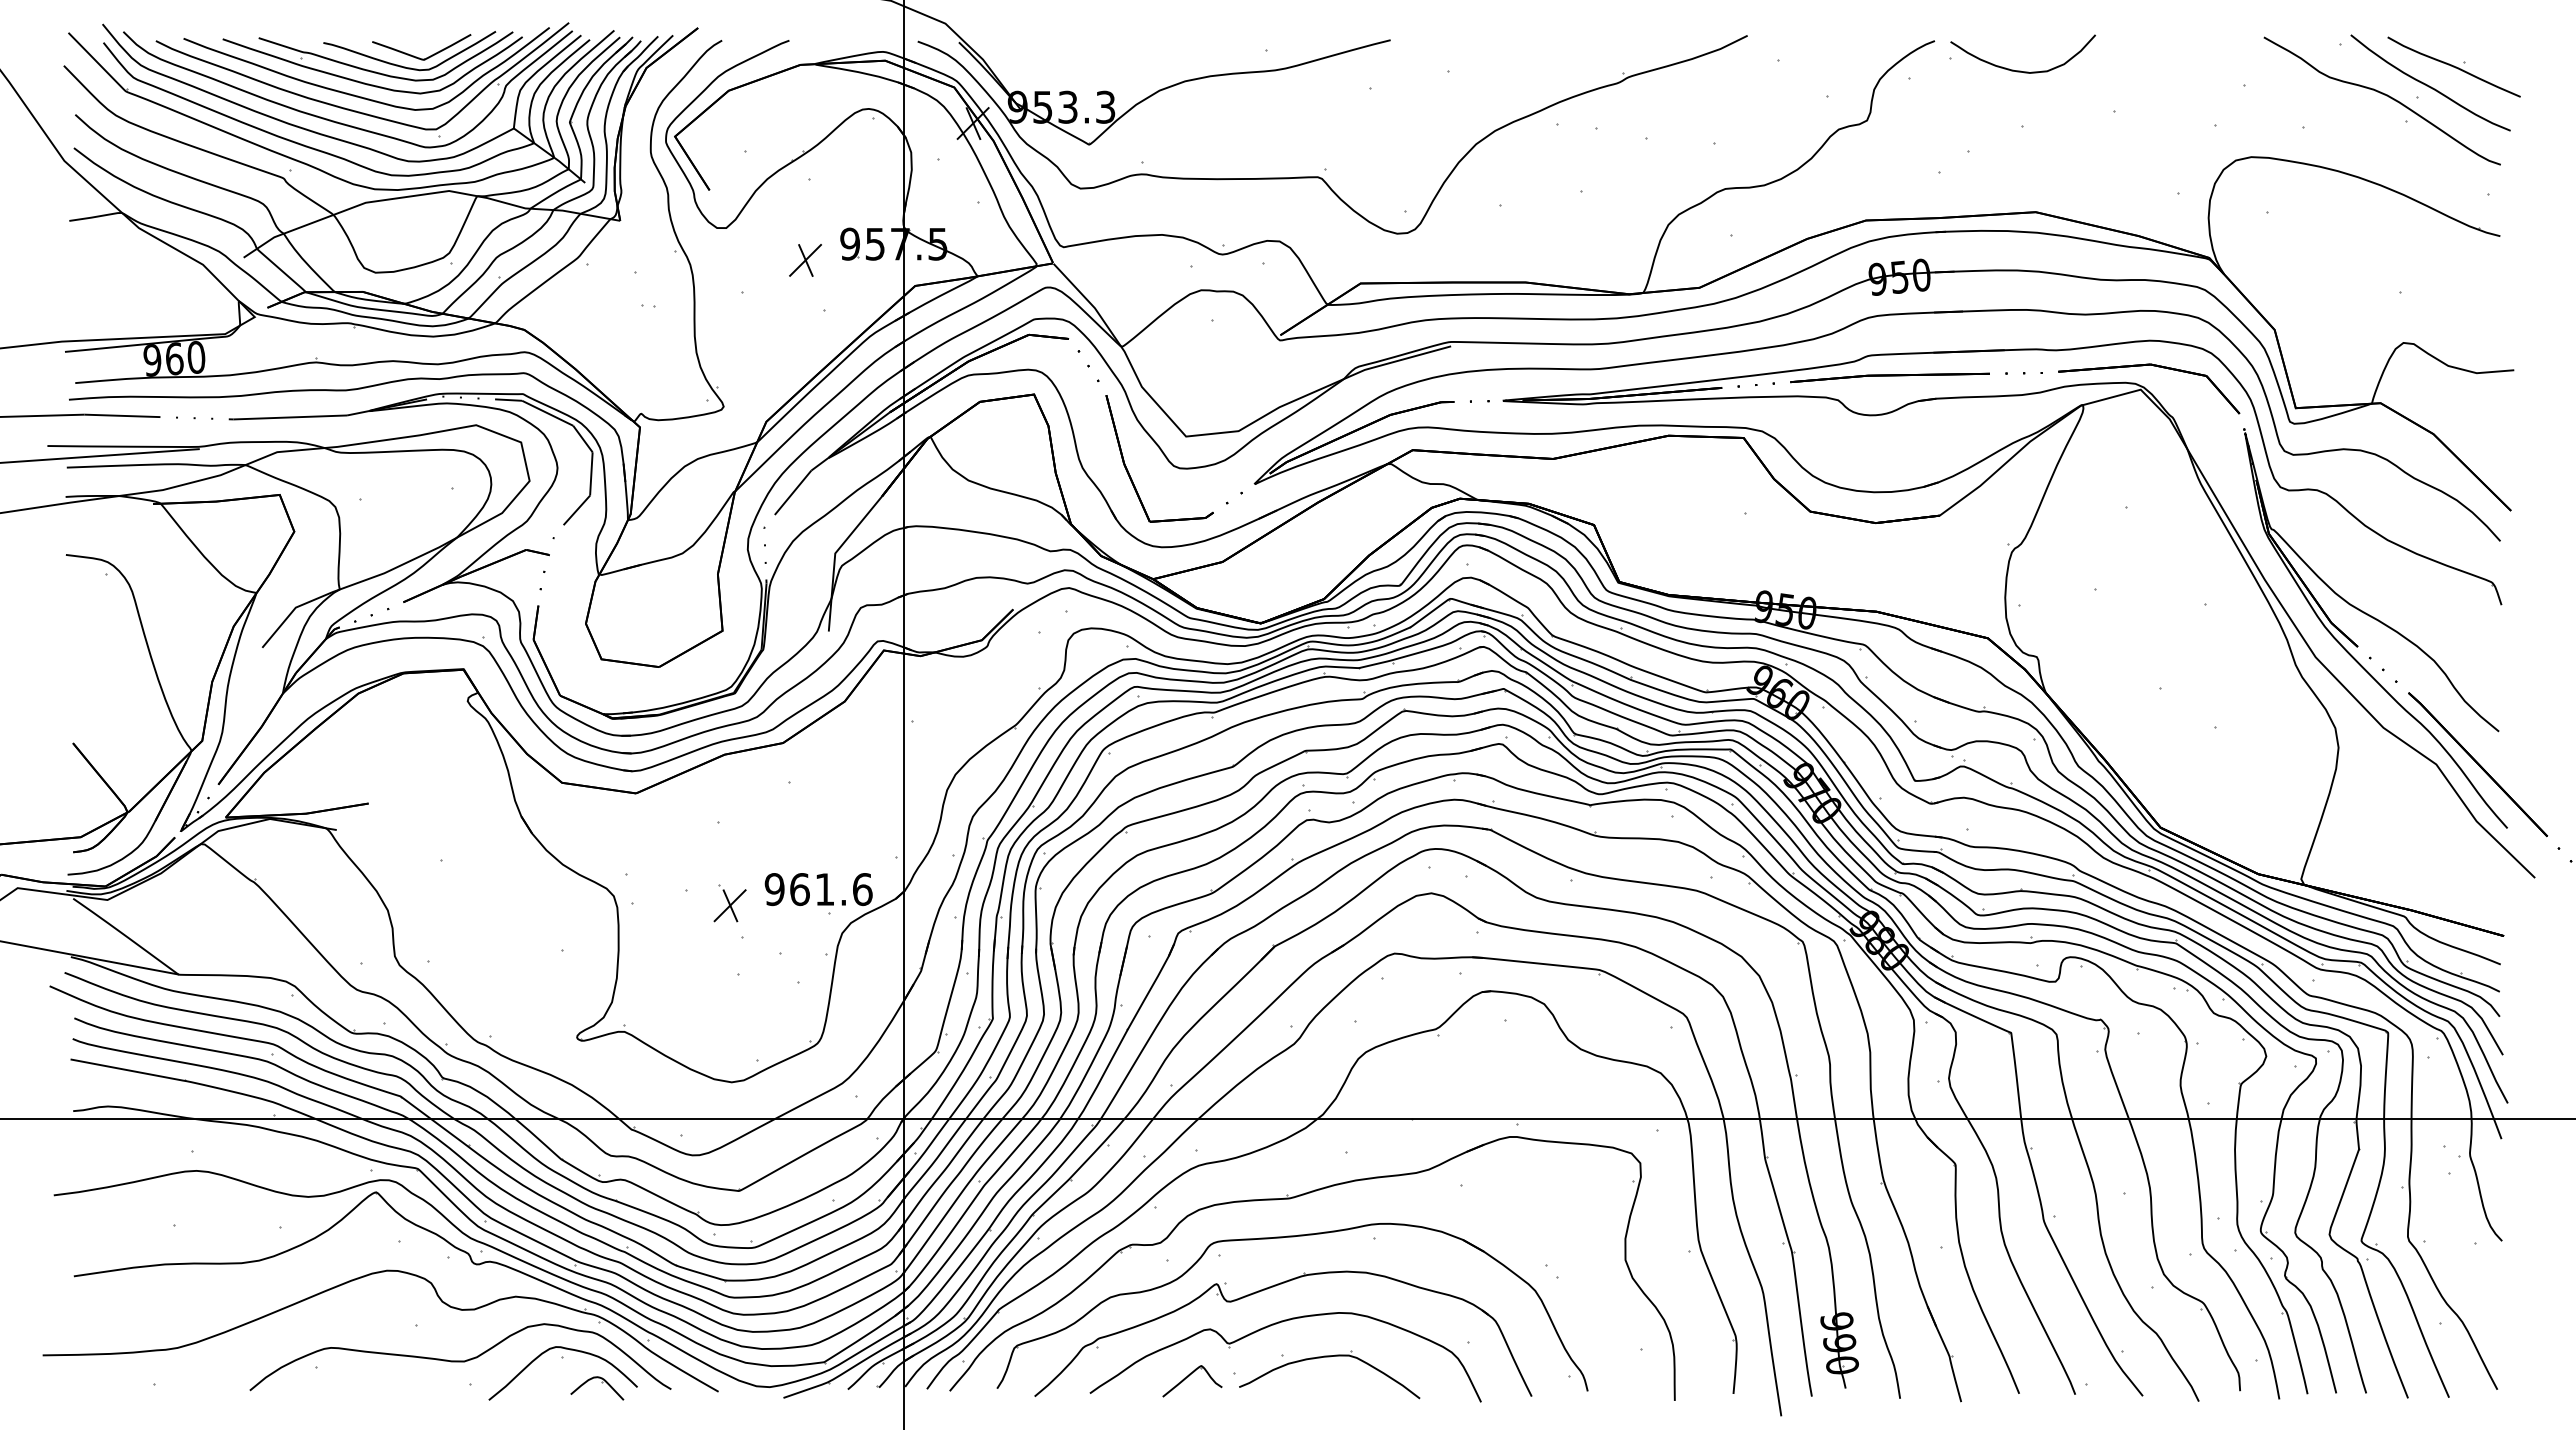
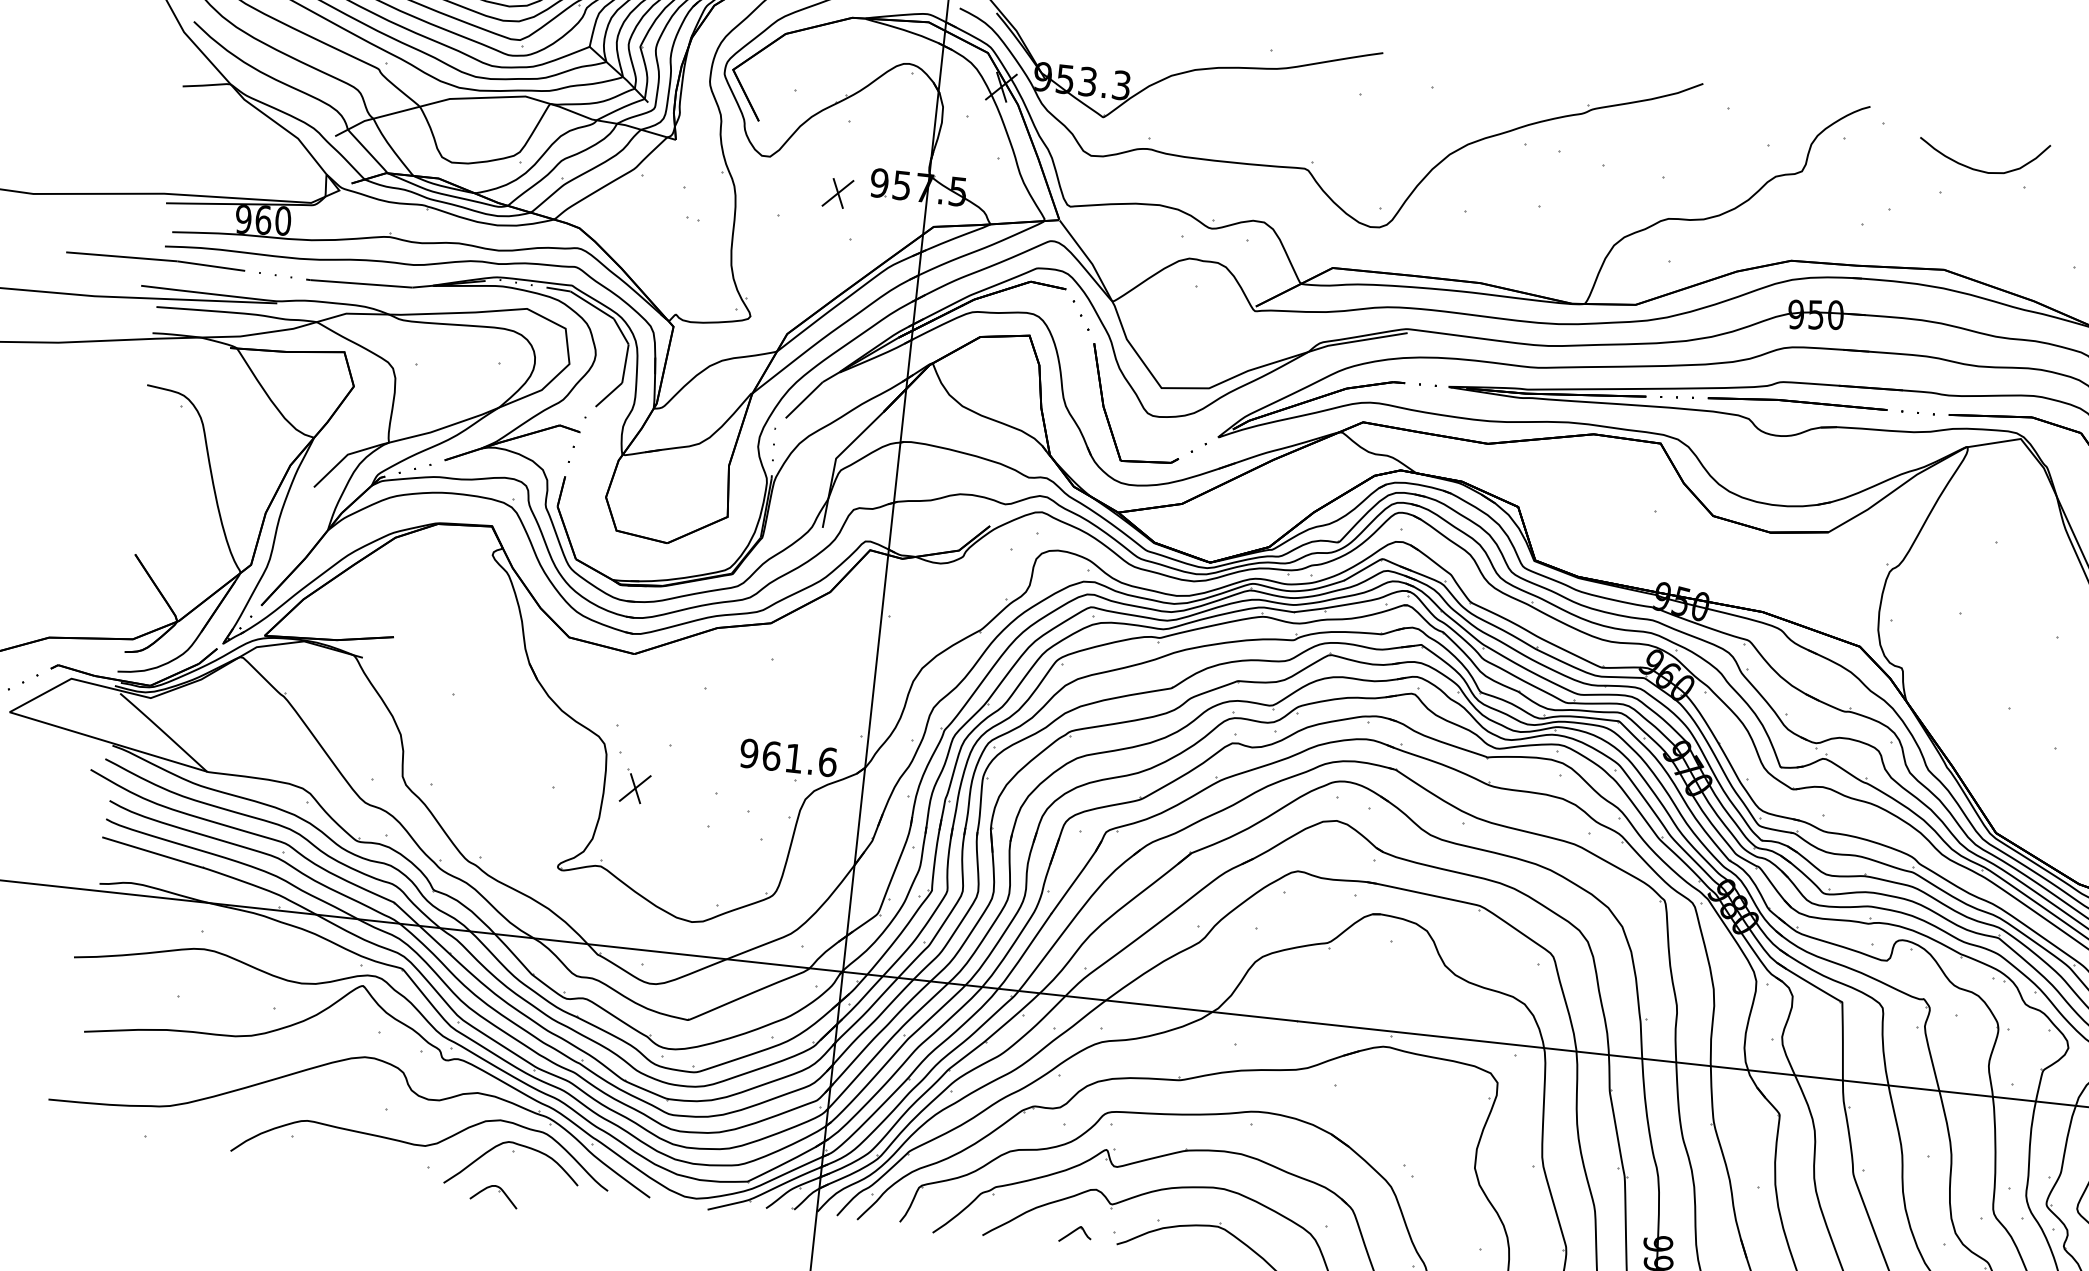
curve: (2020, 70) -> (1980, 169), moved
part: (729, 903) -> (634, 786), moved
part: (1192, 1381) -> (1075, 1234), size x0.6
part: (602, 1383) -> (499, 1192), moved

